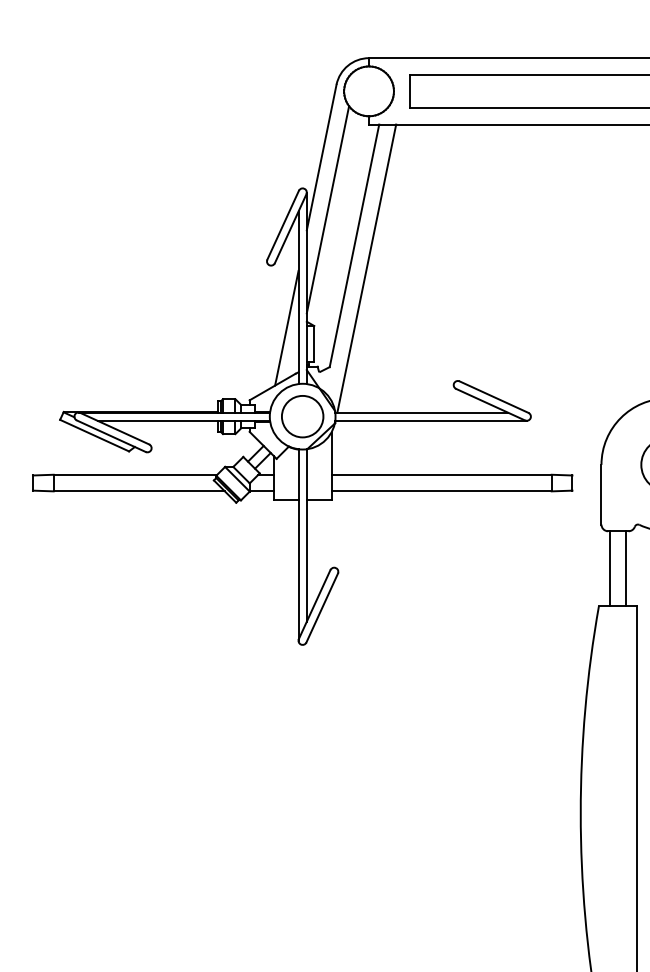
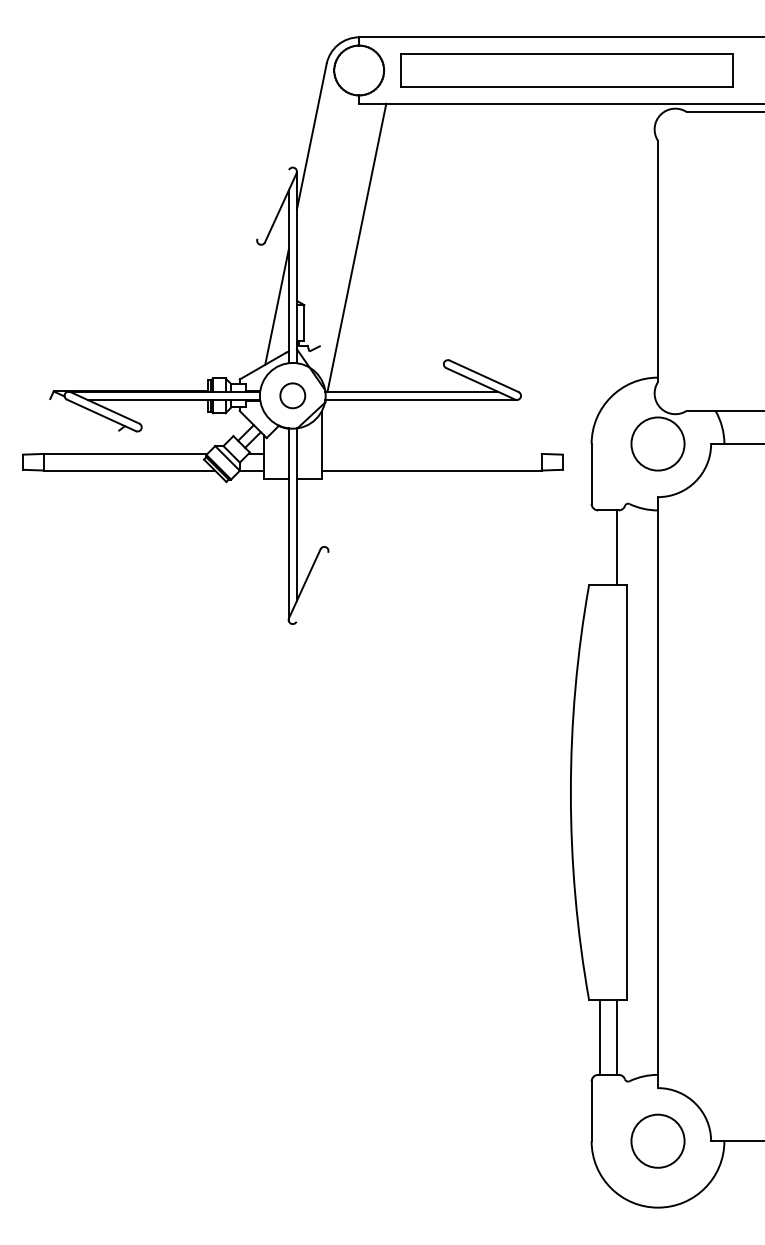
line: (327, 209) -> (317, 188), removed
line: (283, 225) -> (273, 204), removed
line: (354, 245) -> (344, 224), removed
circle: (302, 416) -> (292, 395), size x0.6
line: (94, 435) -> (84, 414), removed
line: (441, 474) -> (431, 453), removed
line: (609, 568) -> (599, 547), removed
line: (322, 607) -> (312, 586), removed

